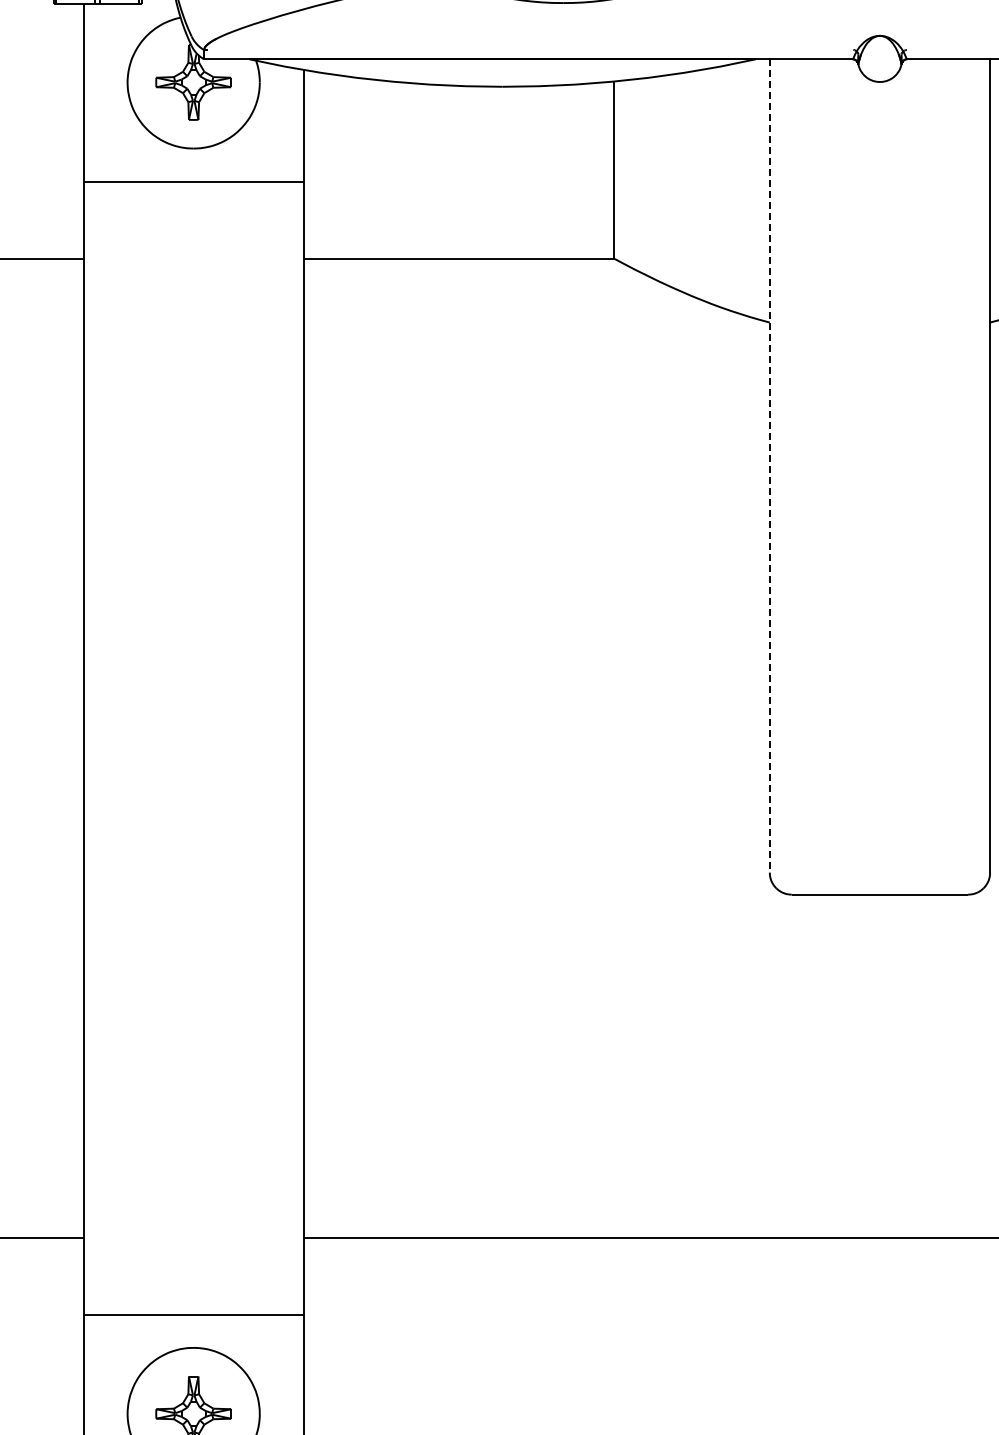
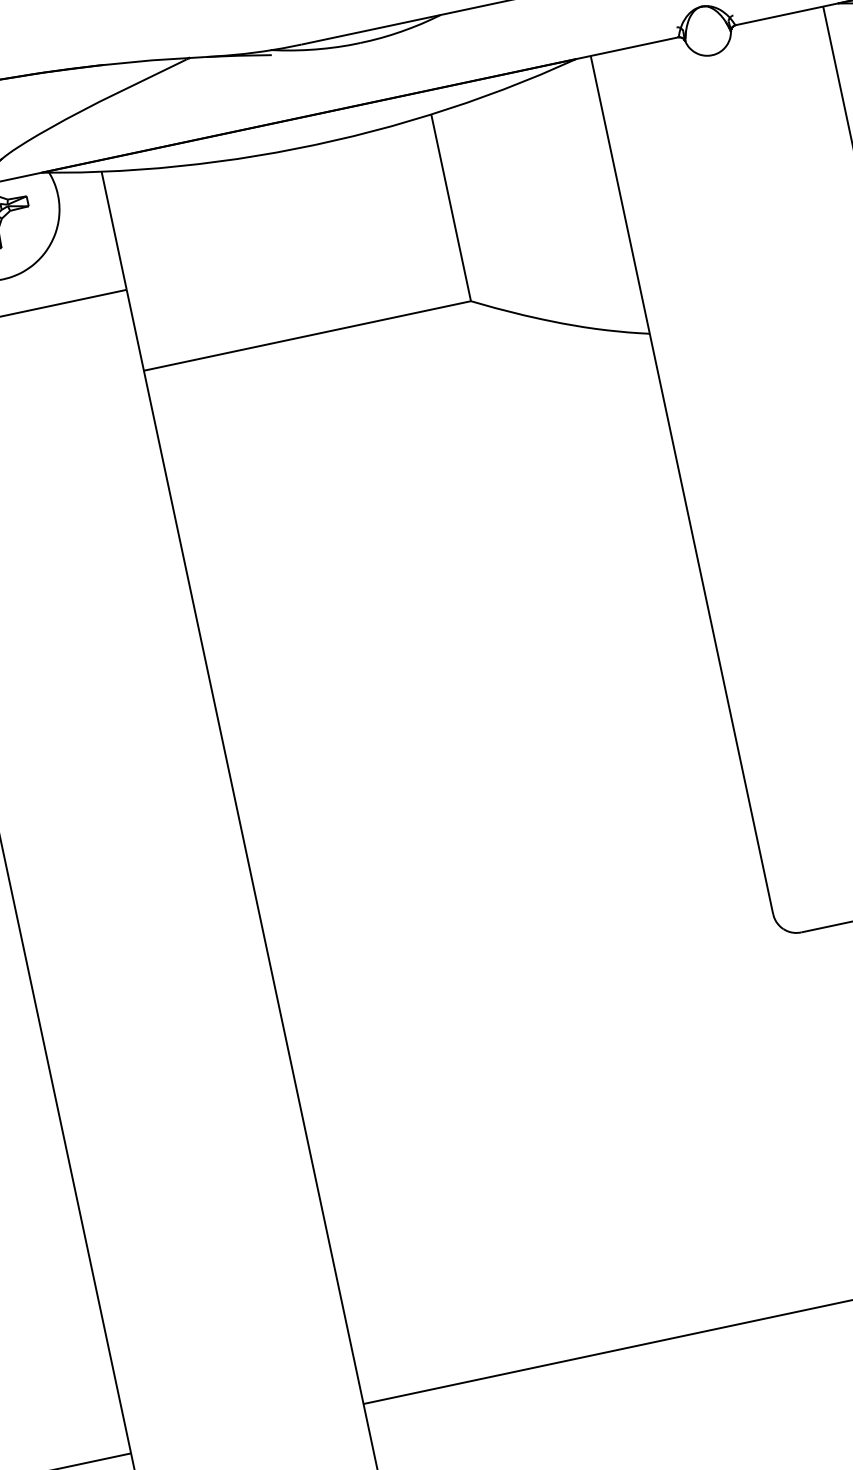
line: (769, 465) -> (681, 484), dashed -> solid

